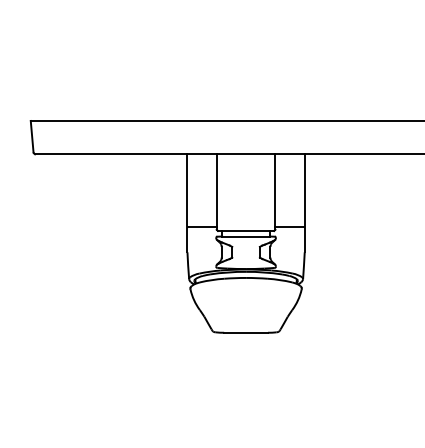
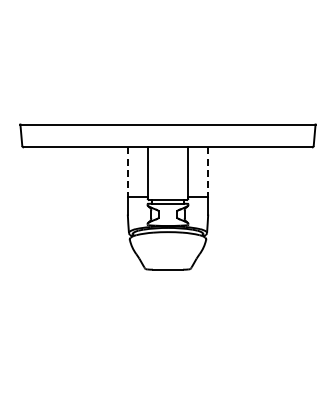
line: (186, 190) -> (127, 172), solid -> dashed
line: (305, 190) -> (208, 172), solid -> dashed

